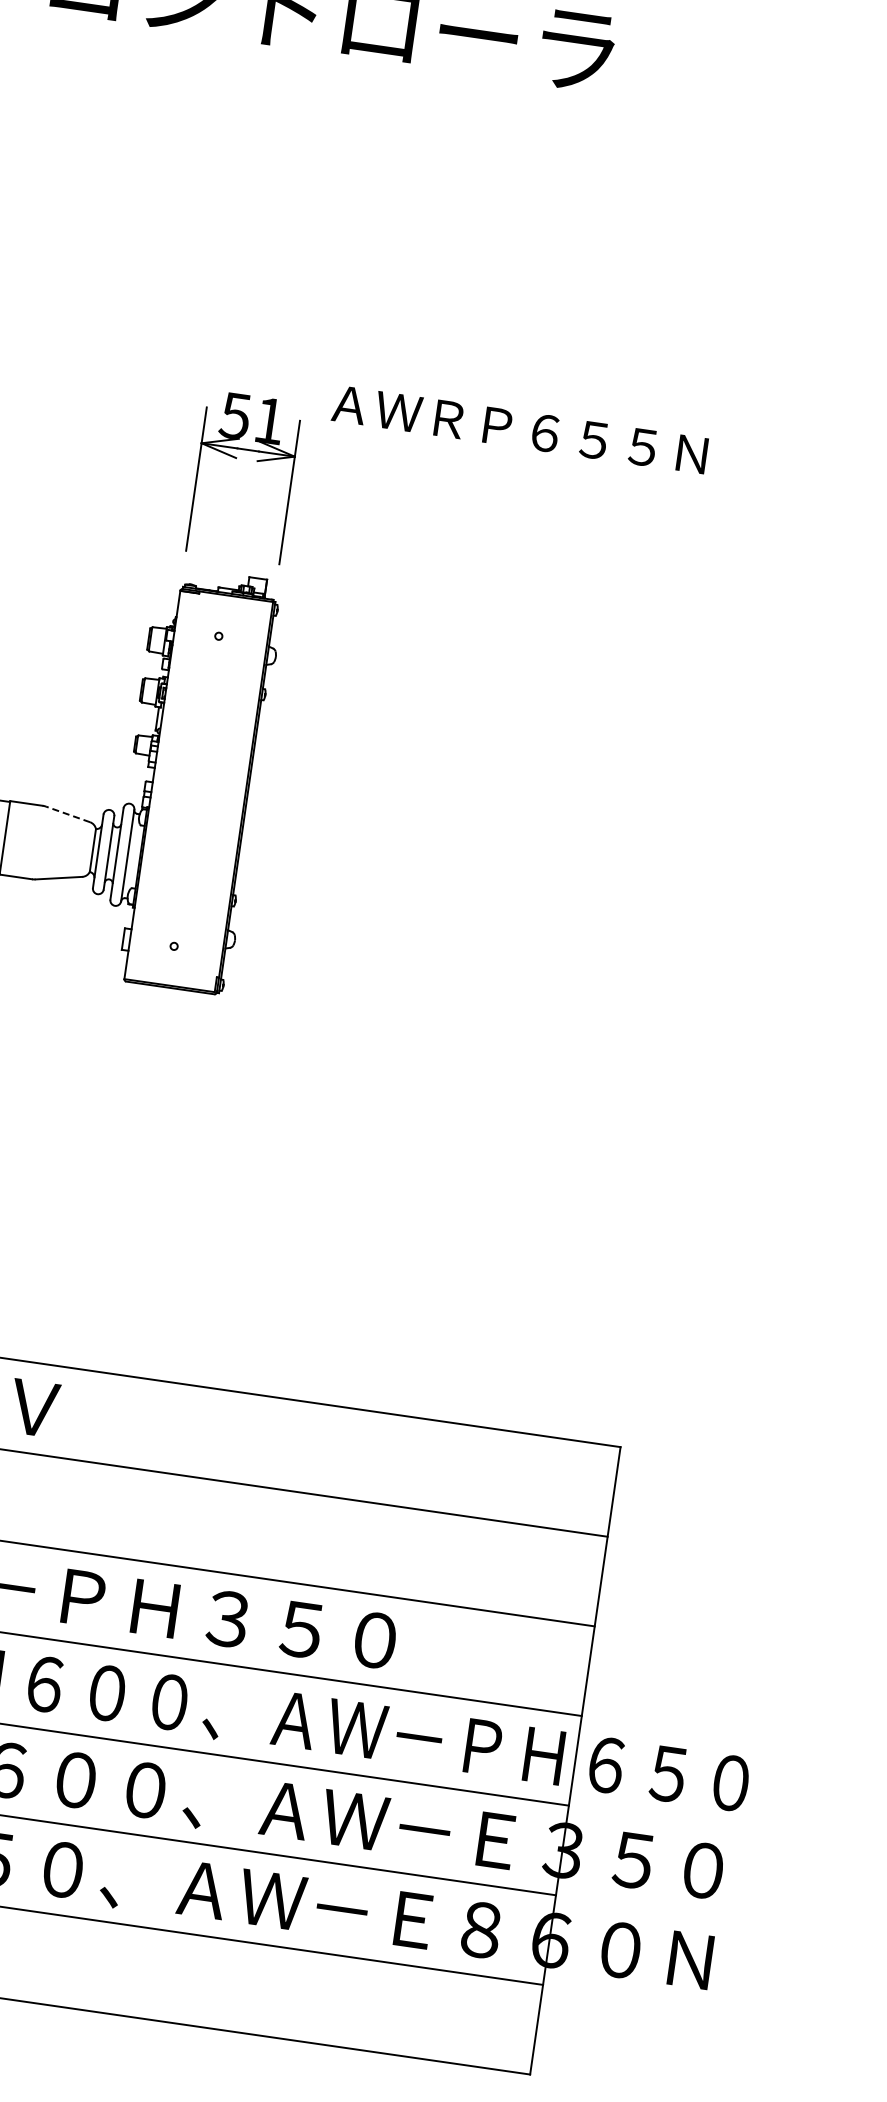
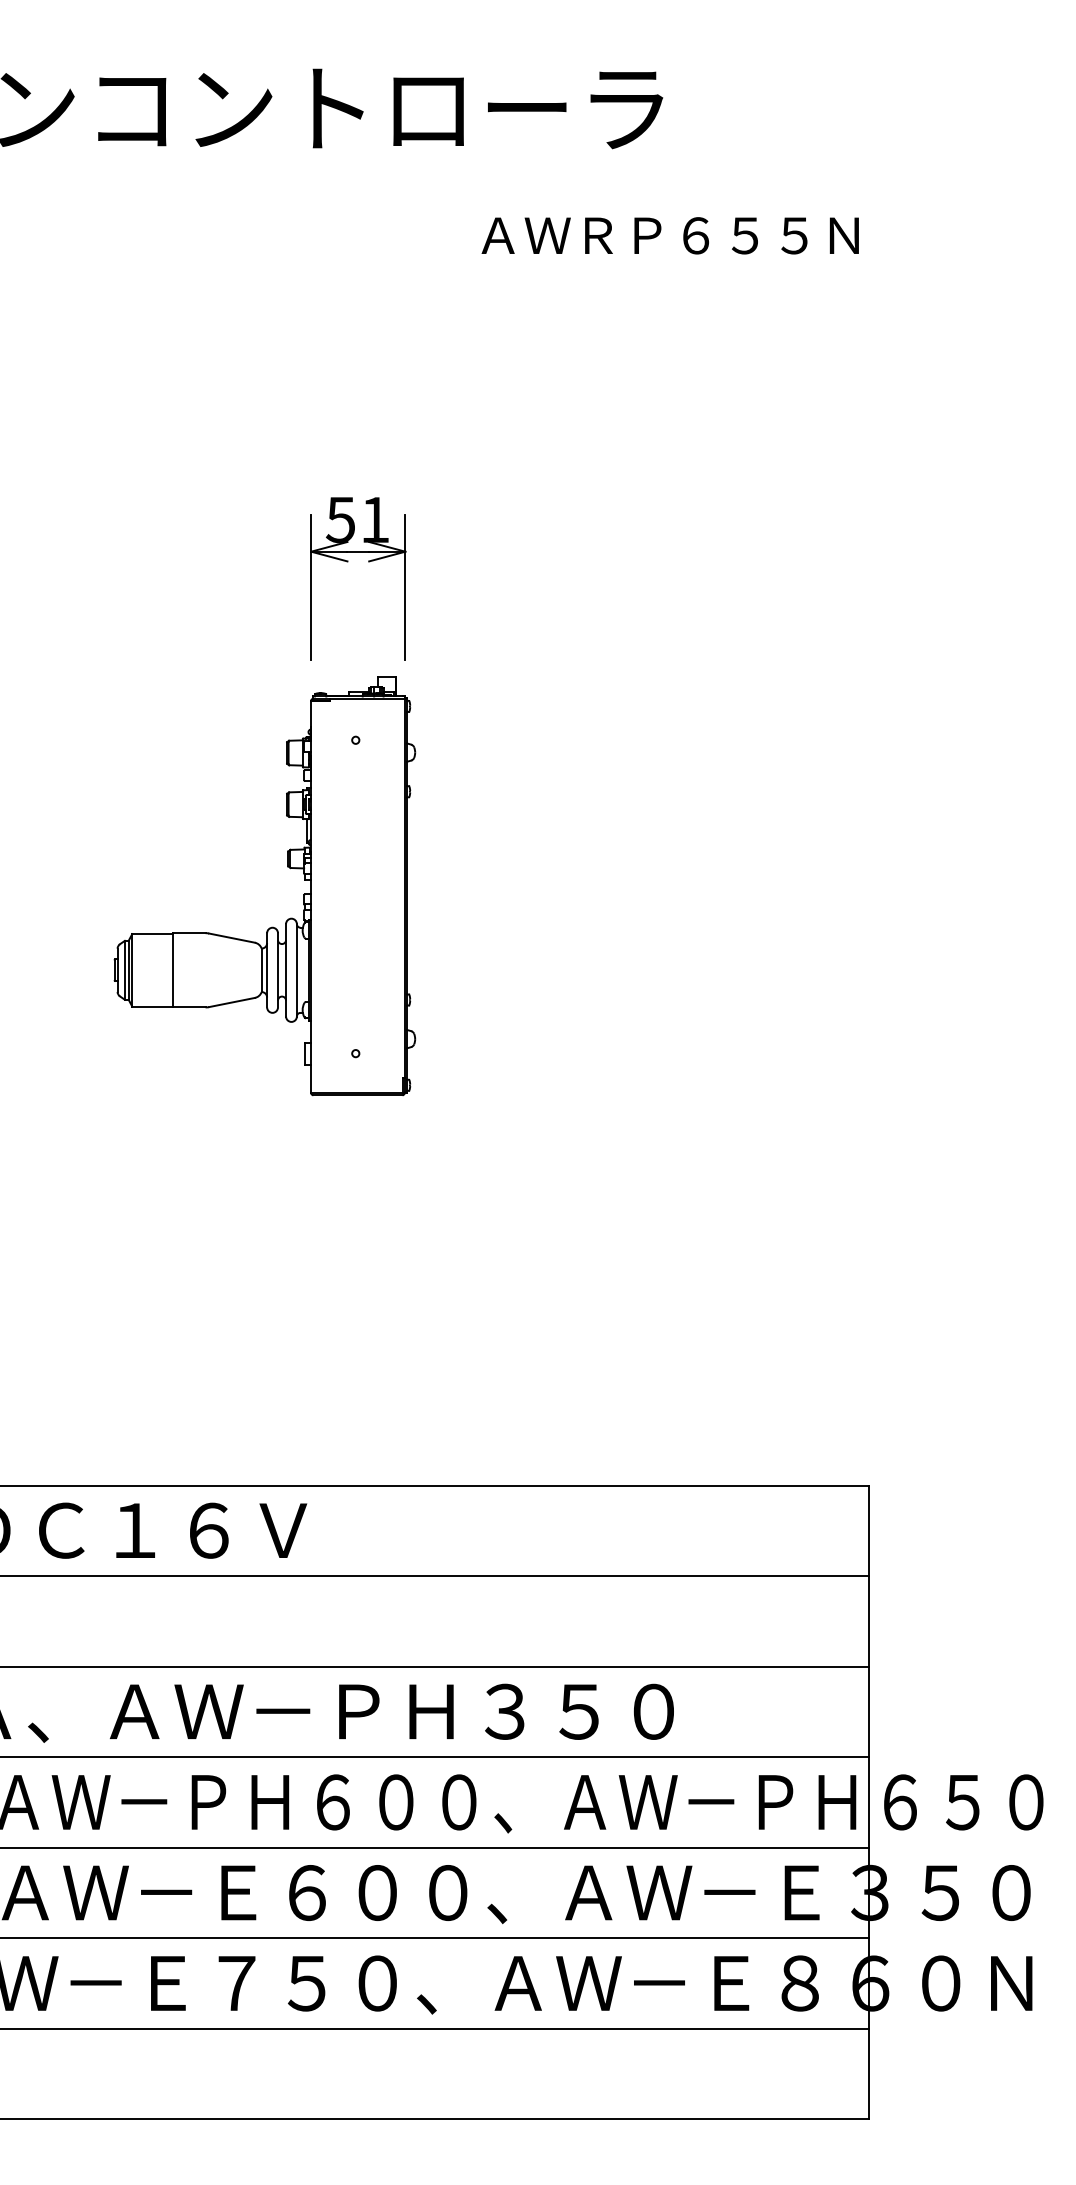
text: (519, 429) -> (669, 235), moved
line: (67, 814) -> (231, 938), dashed -> solid

